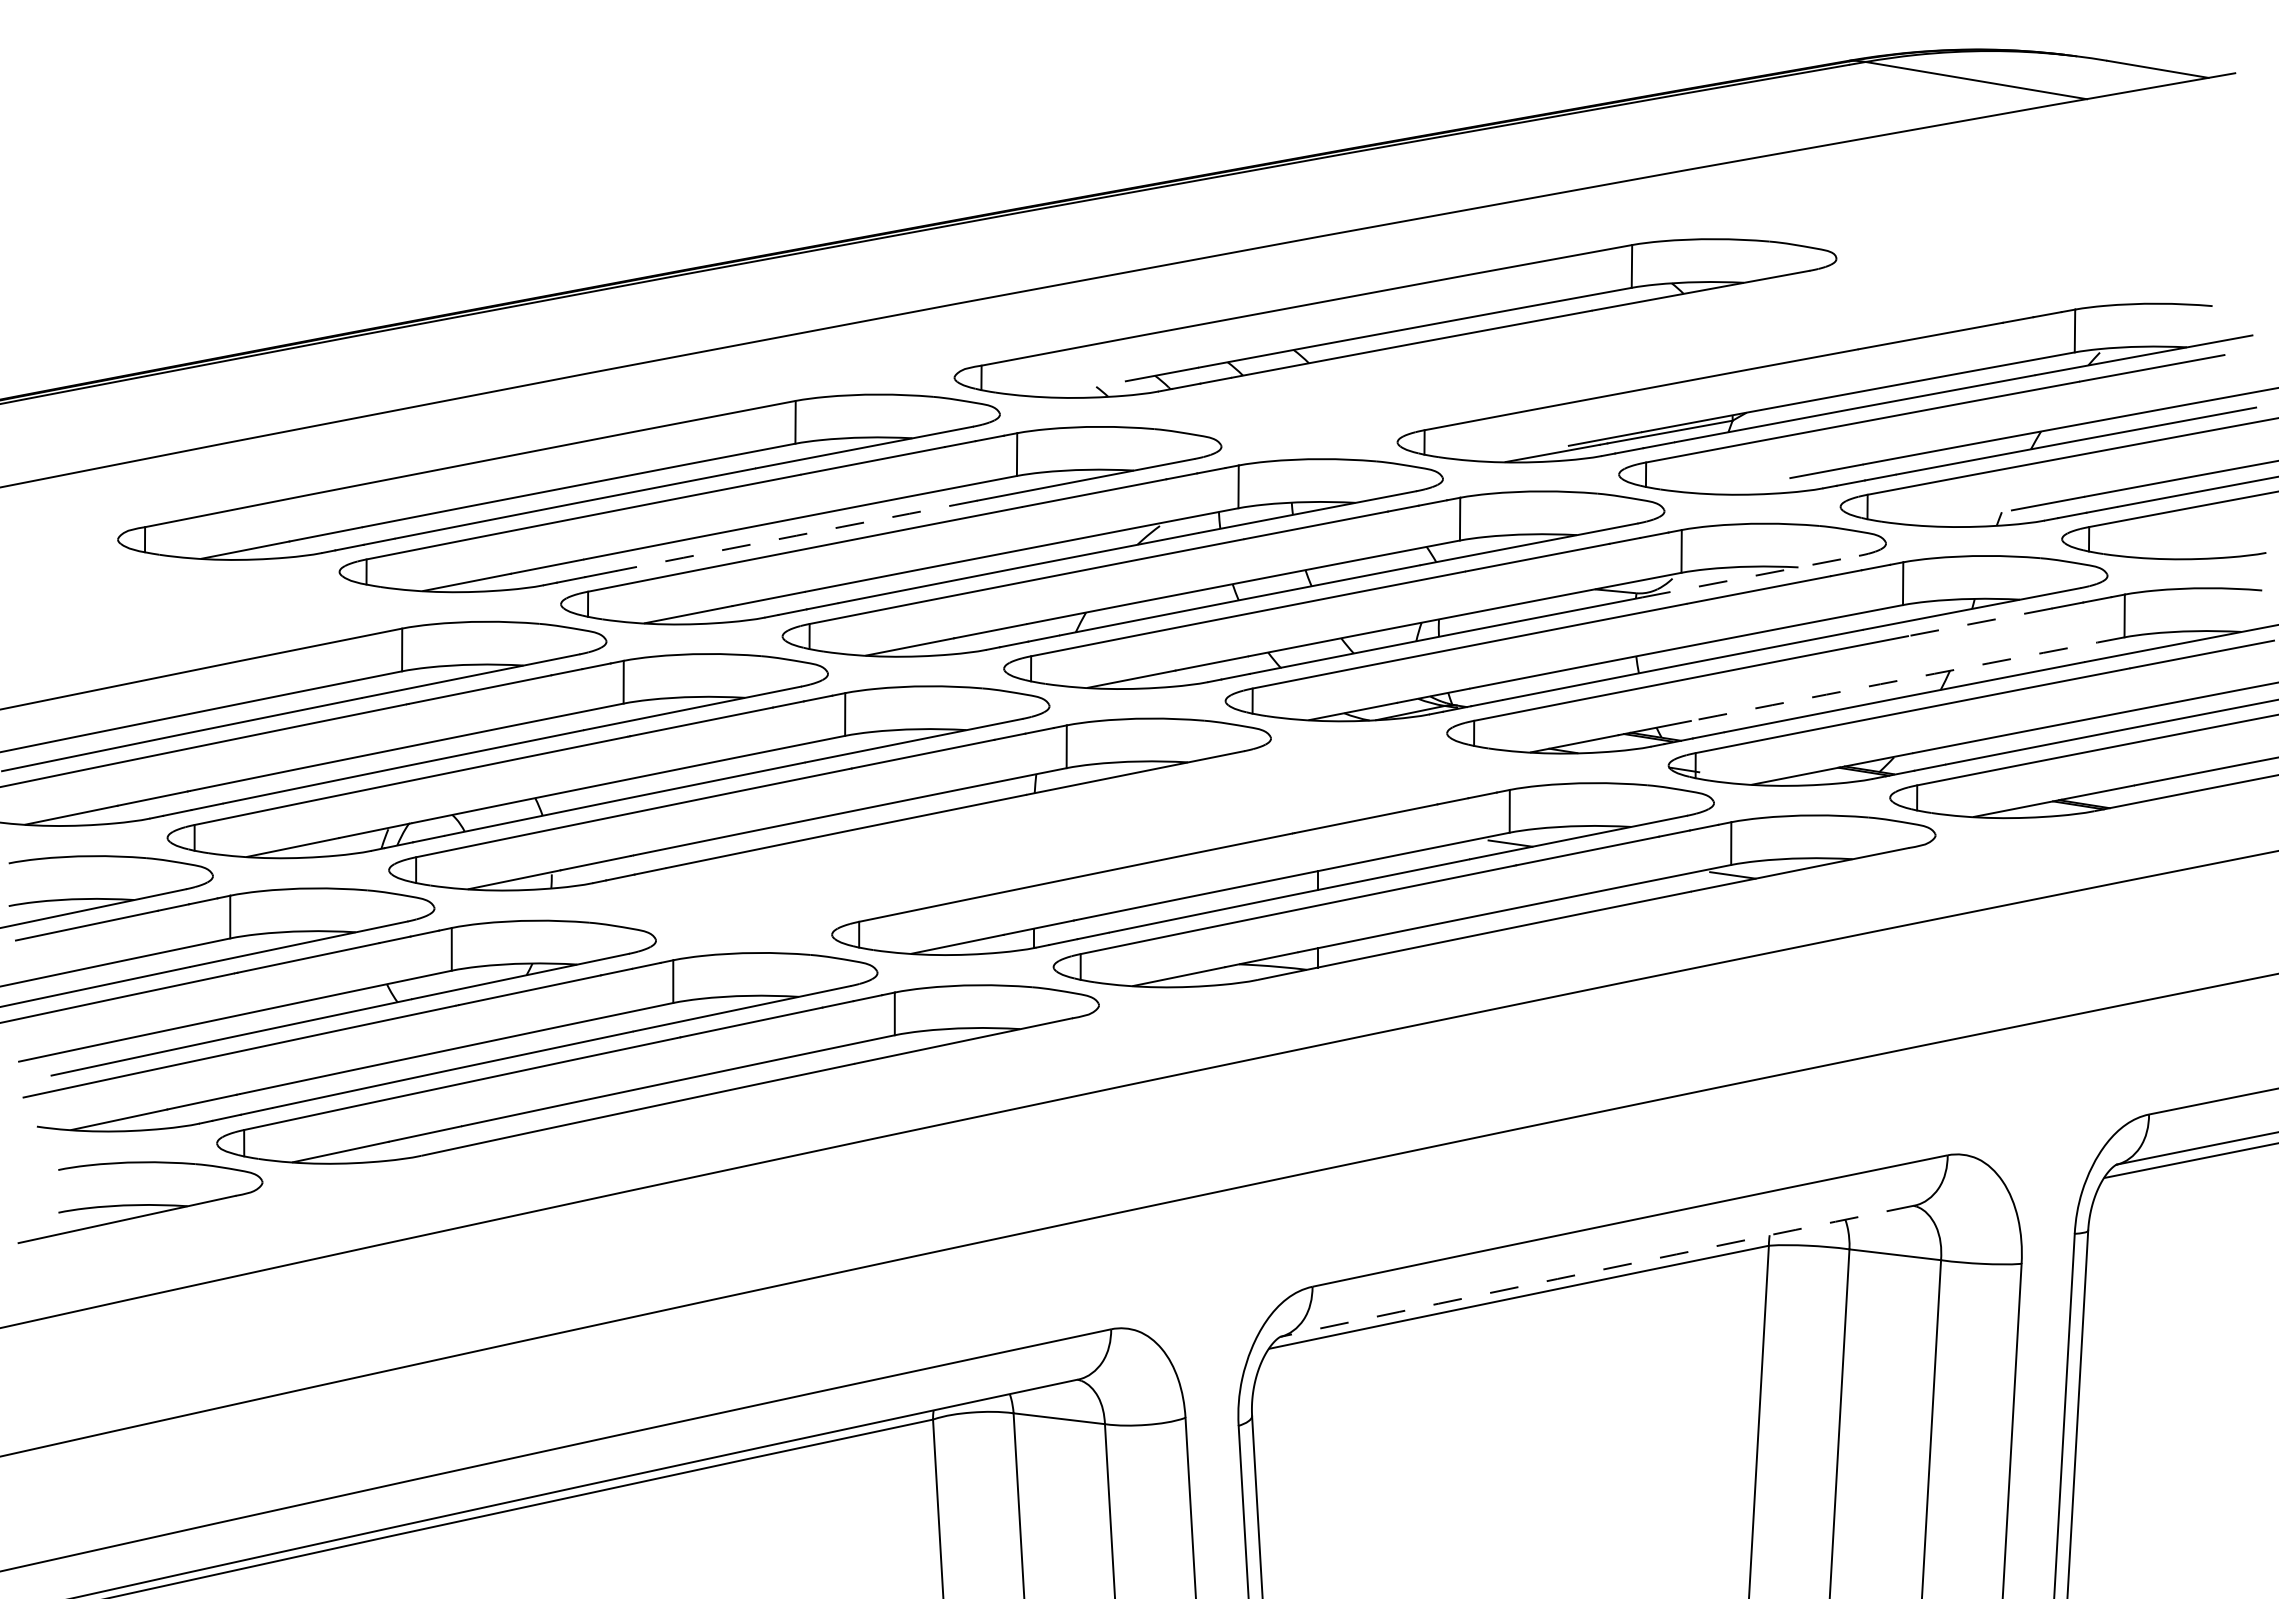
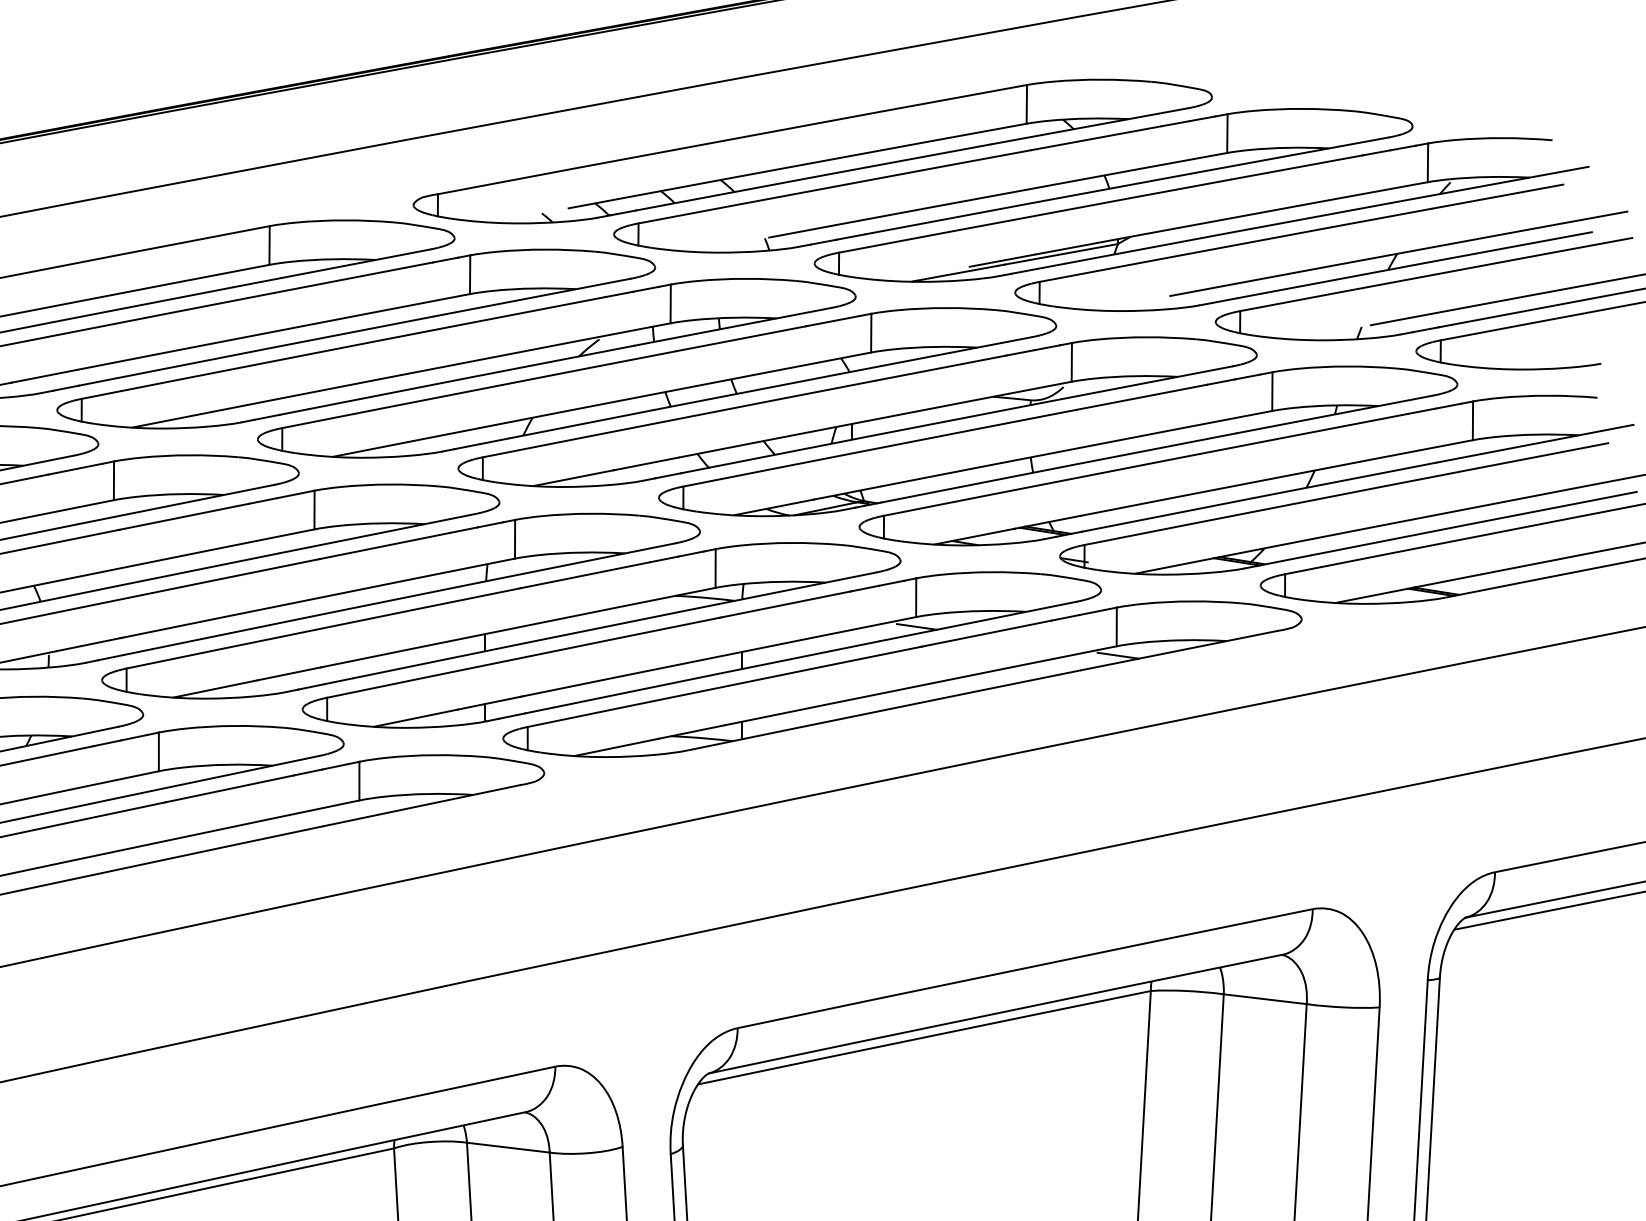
part: (1616, 350) -> (1012, 180), added
arc: (796, 535) -> (270, 347), dashed -> solid
line: (1751, 576) -> (1135, 385), dashed -> solid
line: (1980, 622) -> (1342, 426), dashed -> solid
arc: (1907, 678) -> (1276, 477), dashed -> solid
part: (1051, 836) -> (501, 620), added
arc: (1597, 1270) -> (995, 1013), dashed -> solid

